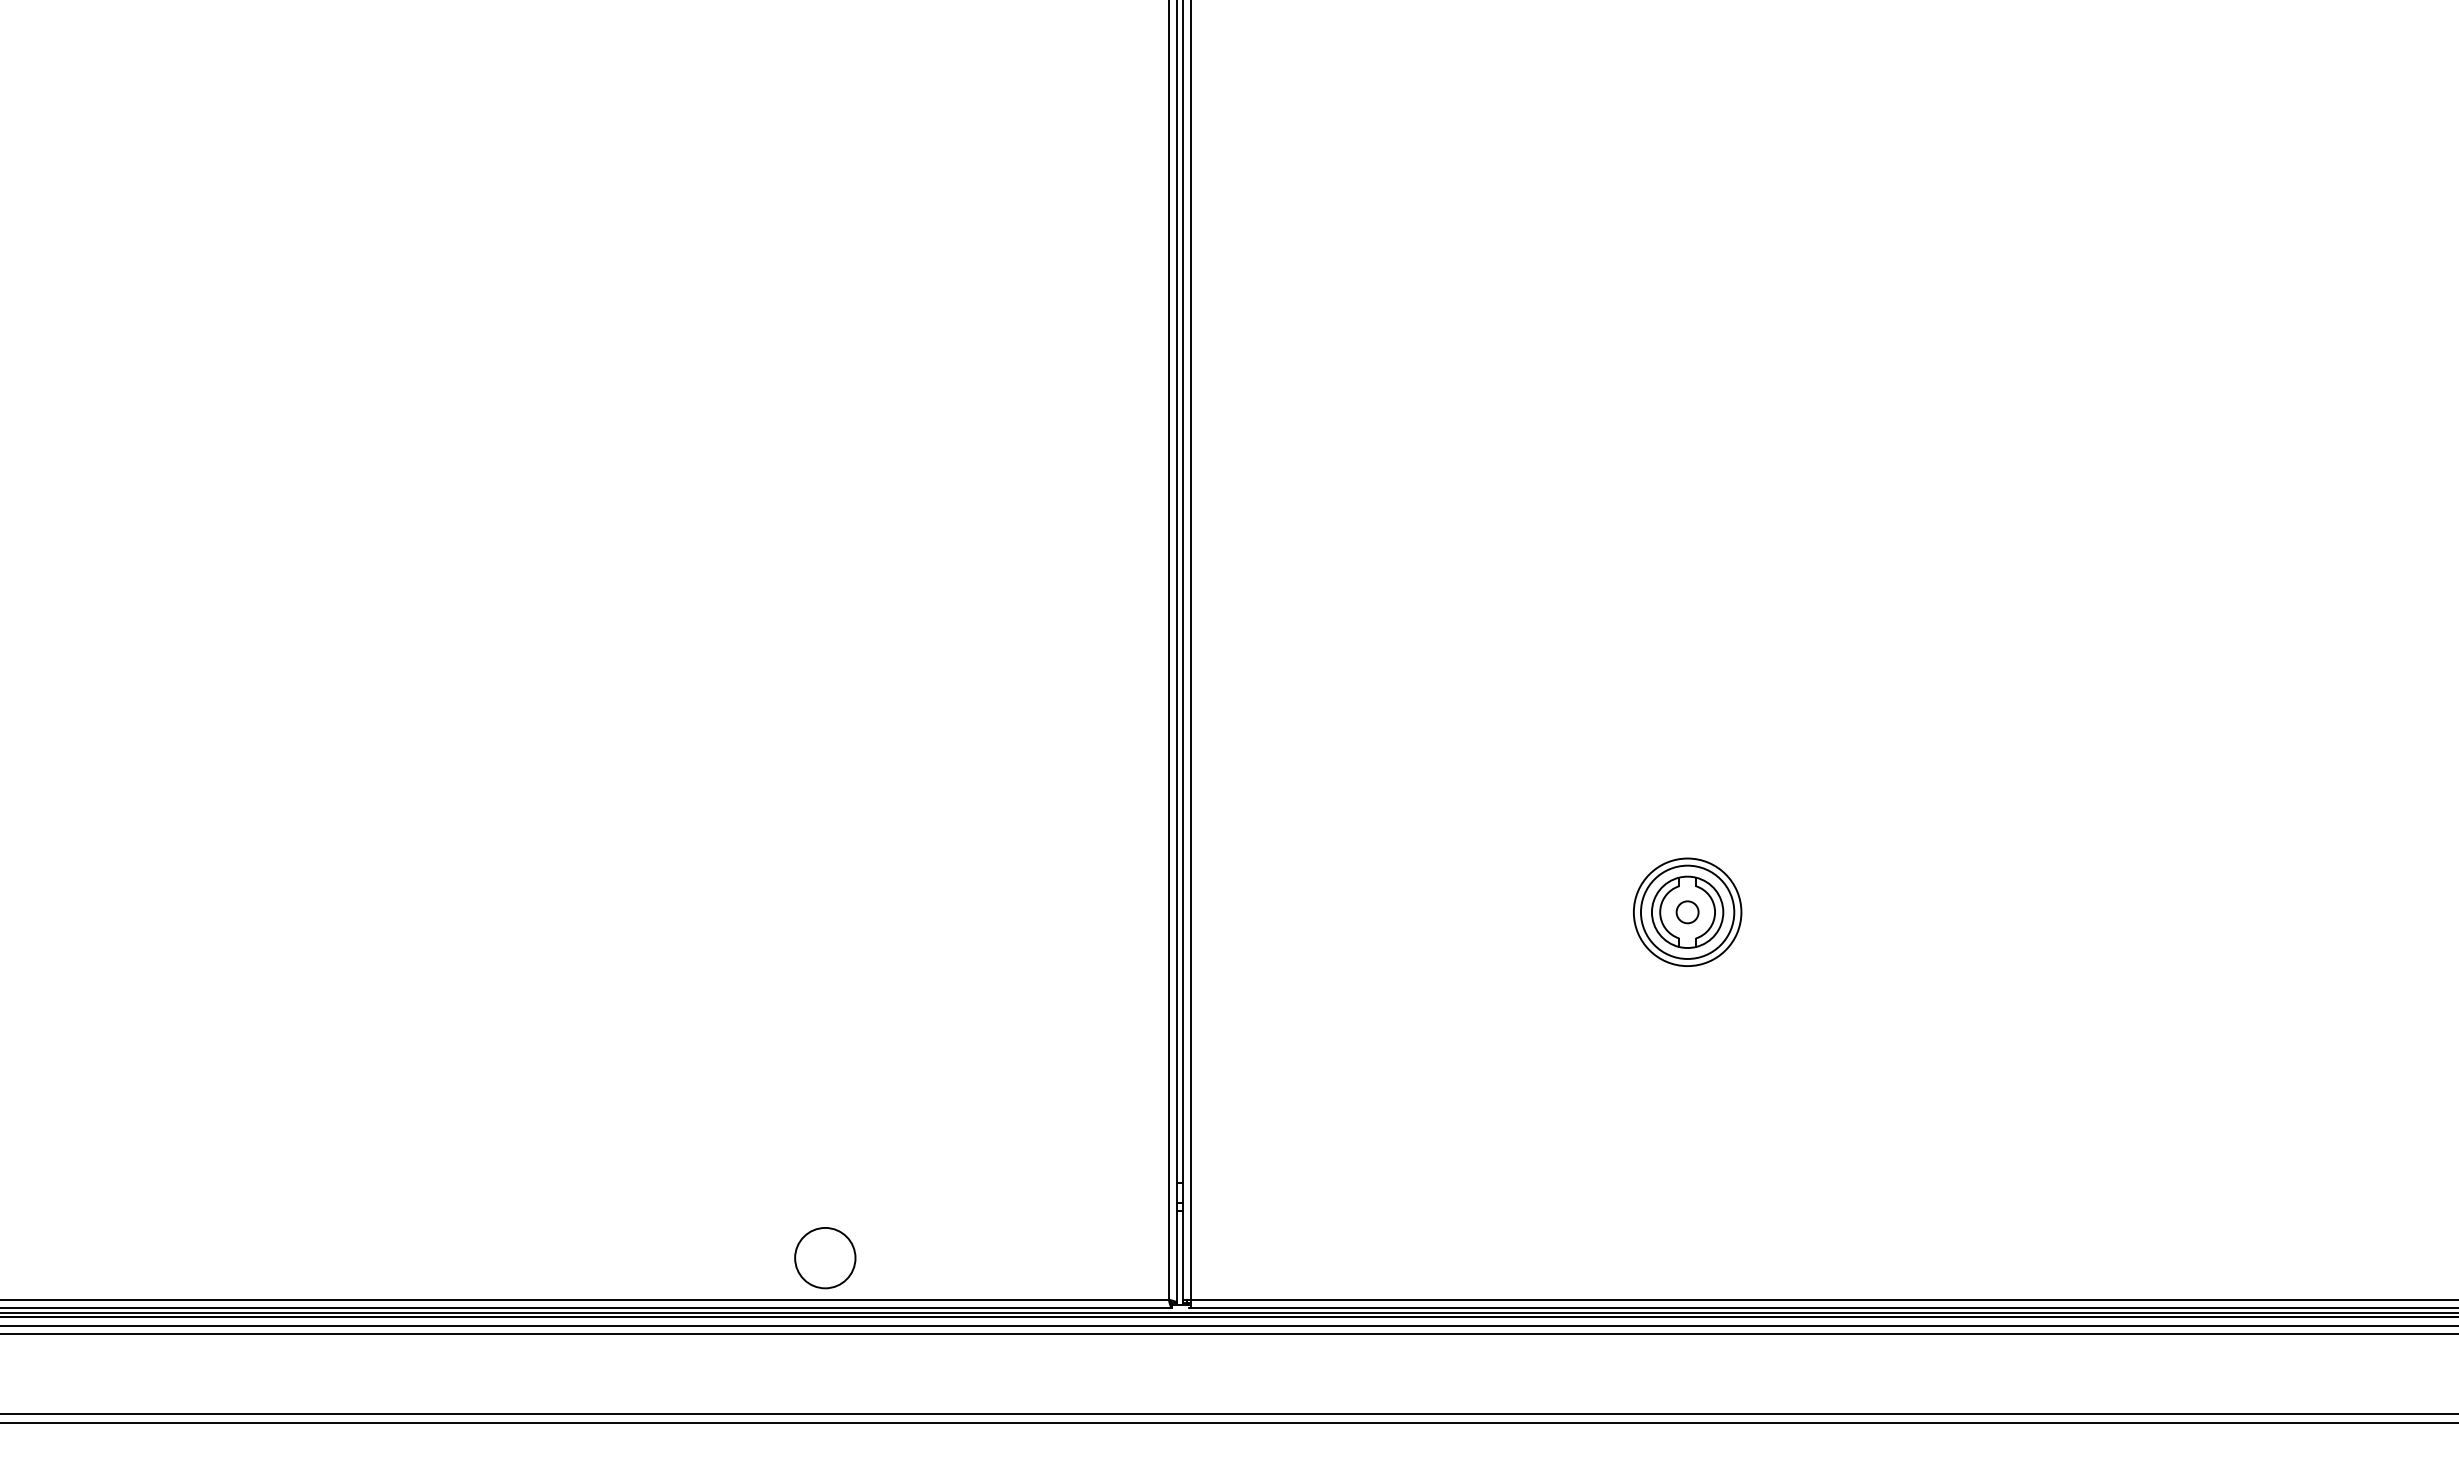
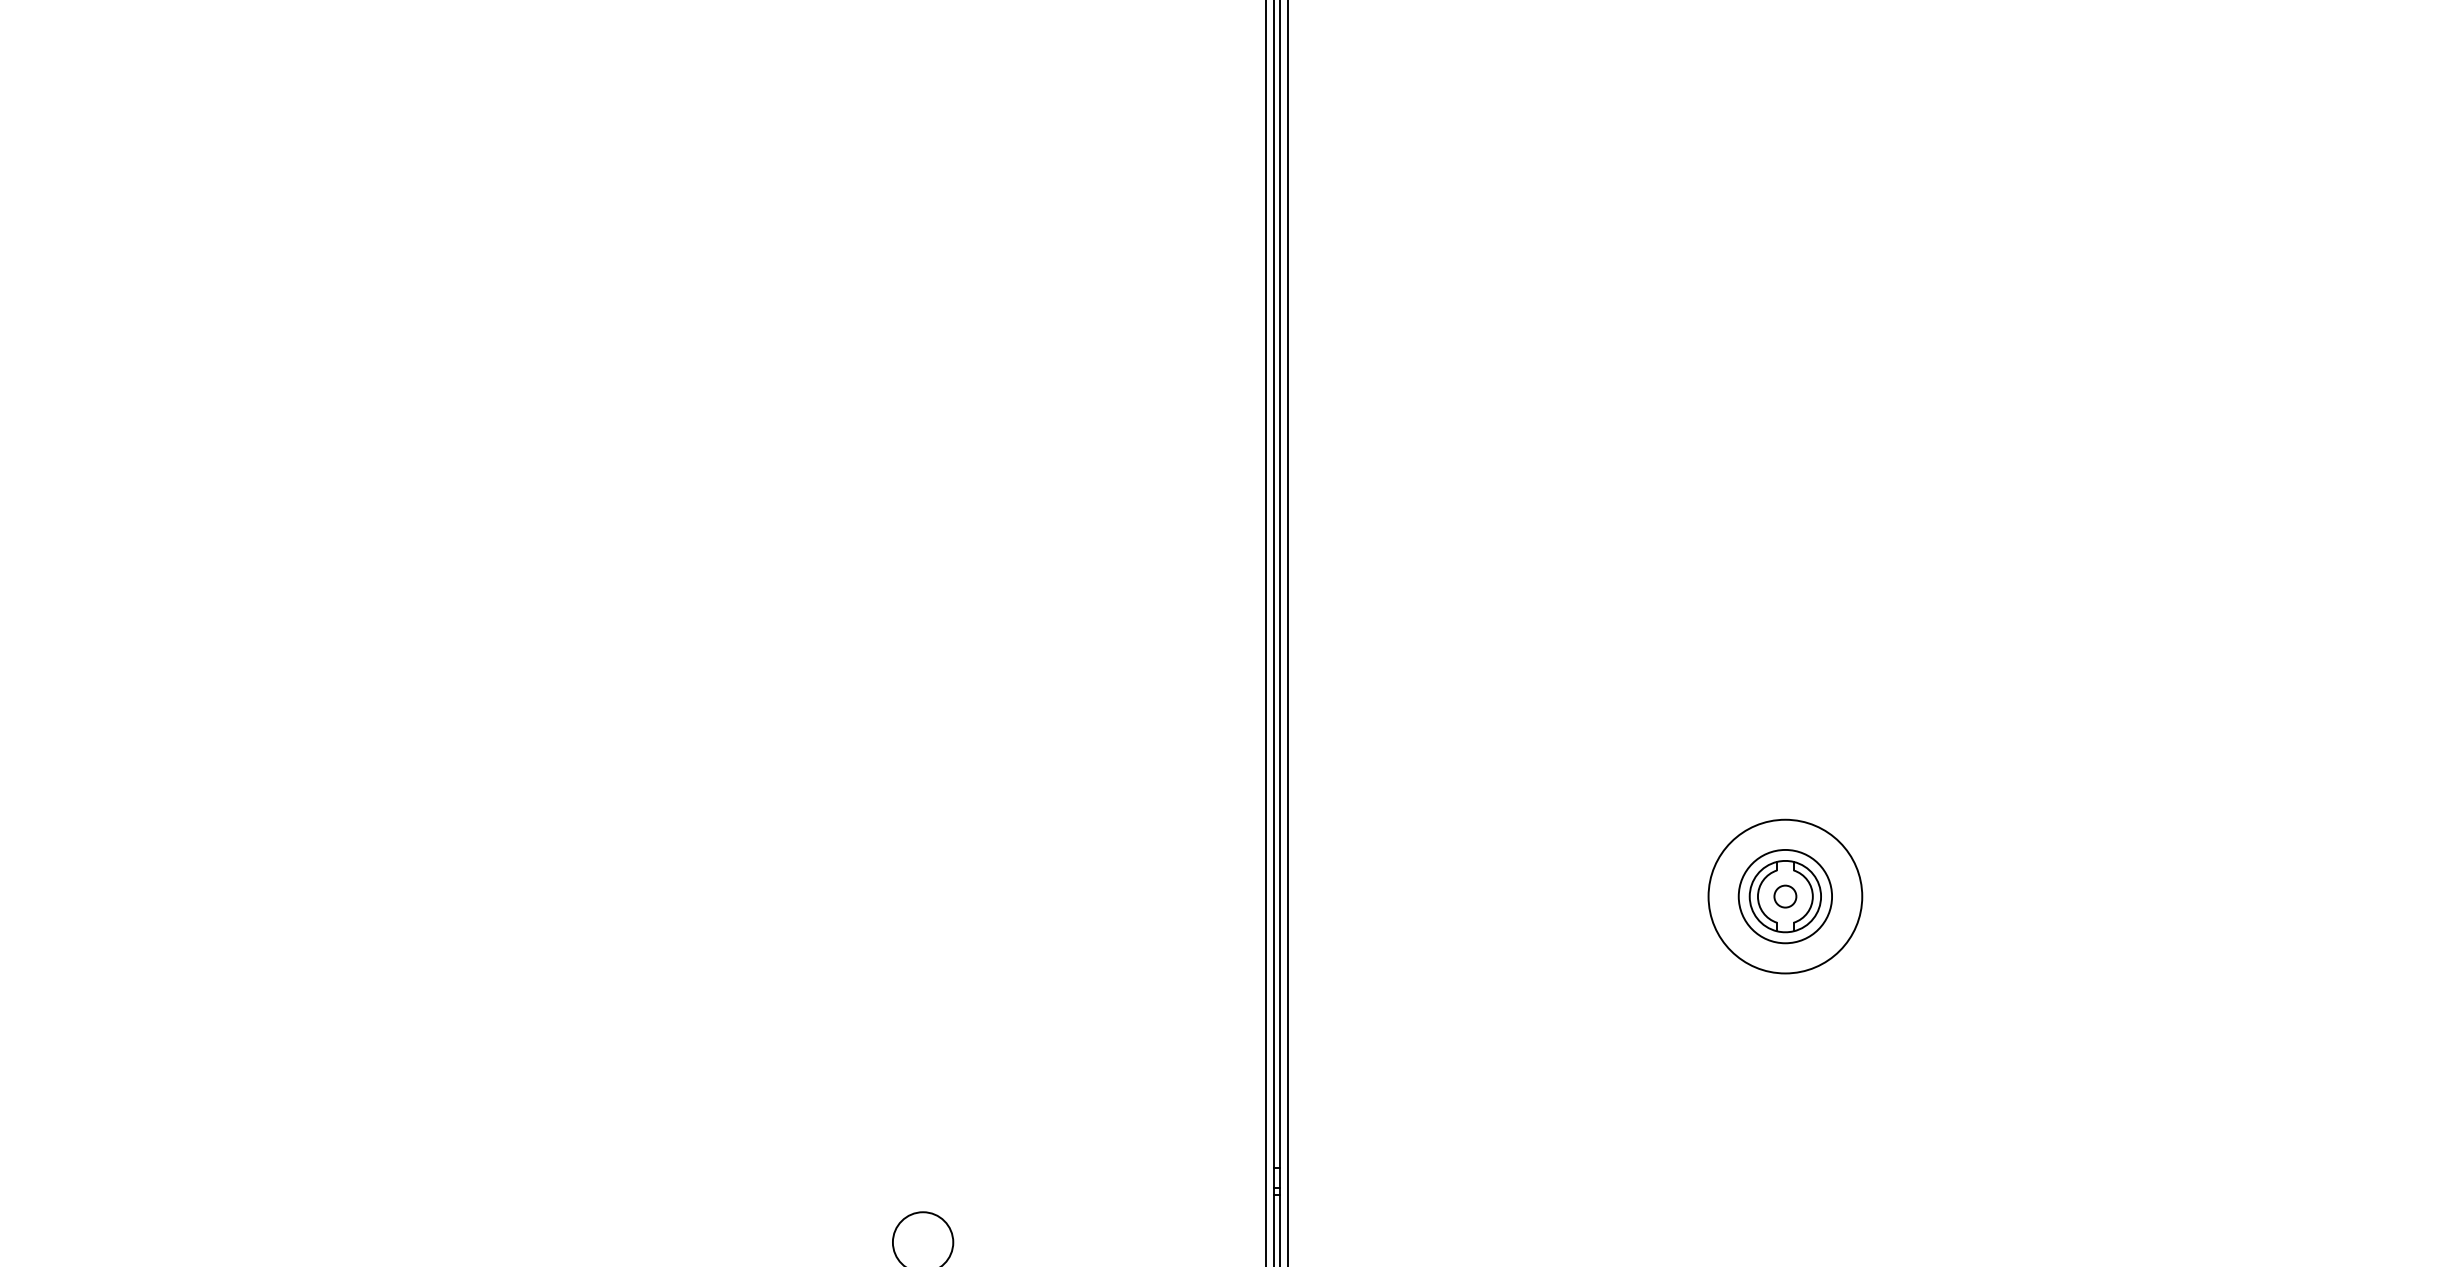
circle: (1687, 912) -> (1785, 896), size x1.43

